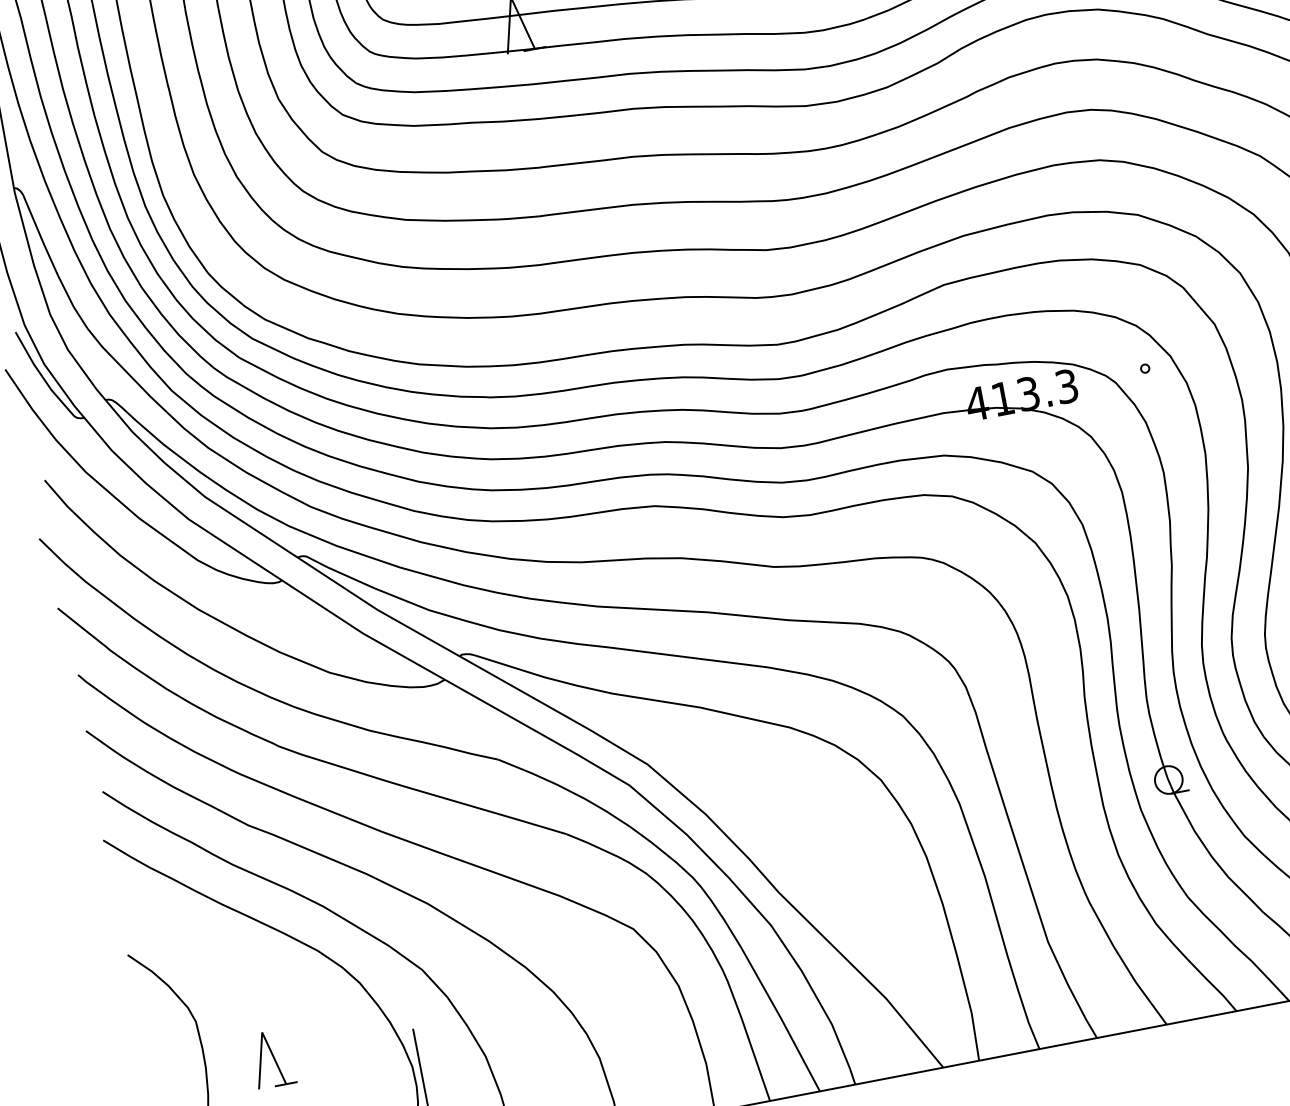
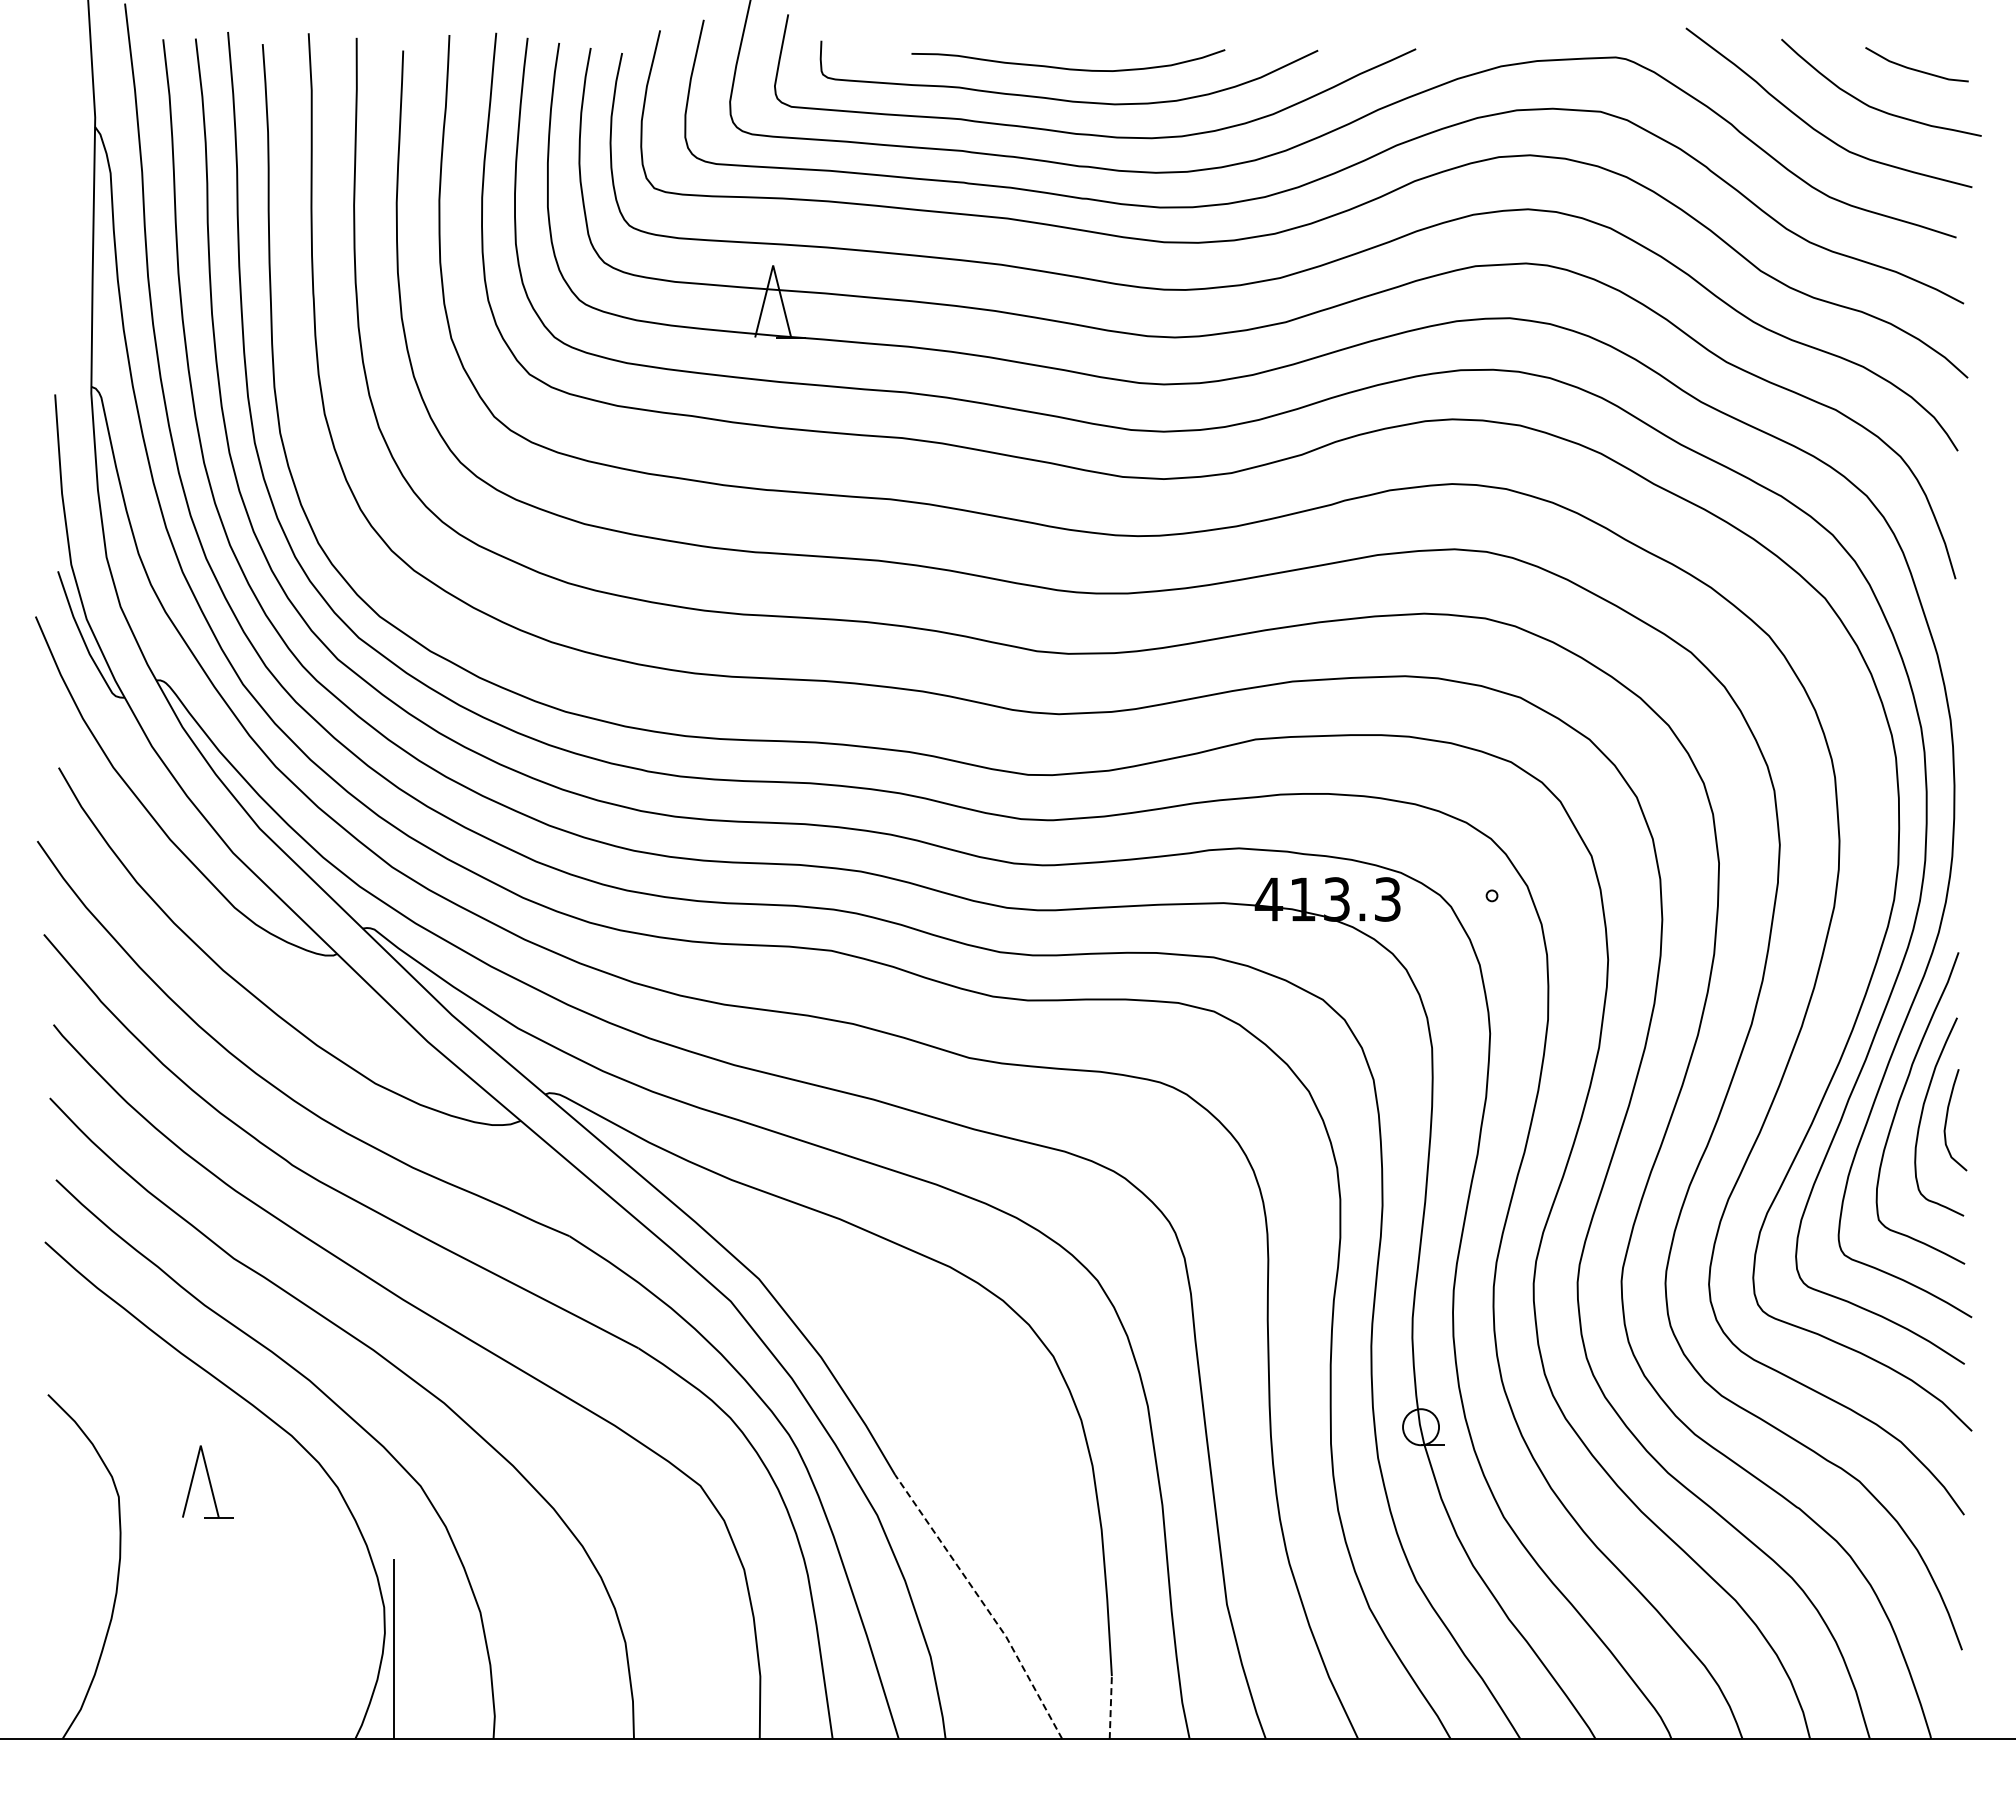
line: (864, 976) -> (983, 1603), solid -> dashed
line: (975, 1036) -> (1110, 1707), solid -> dashed
part: (272, 1058) -> (207, 1481), moved

